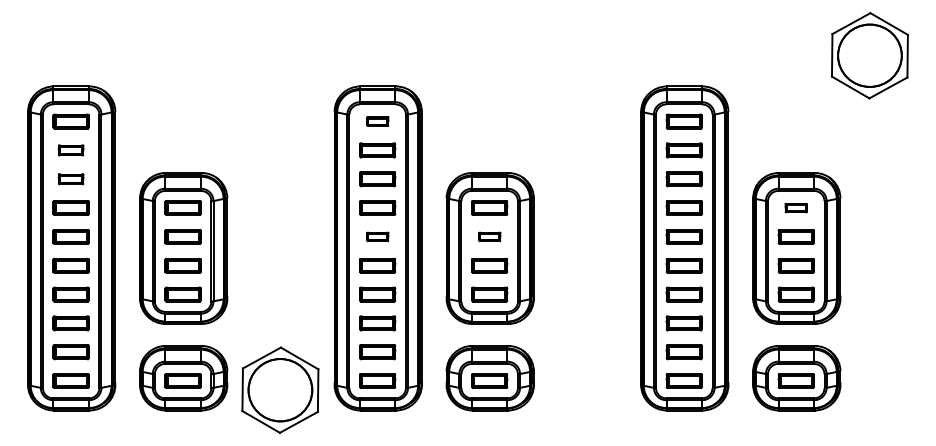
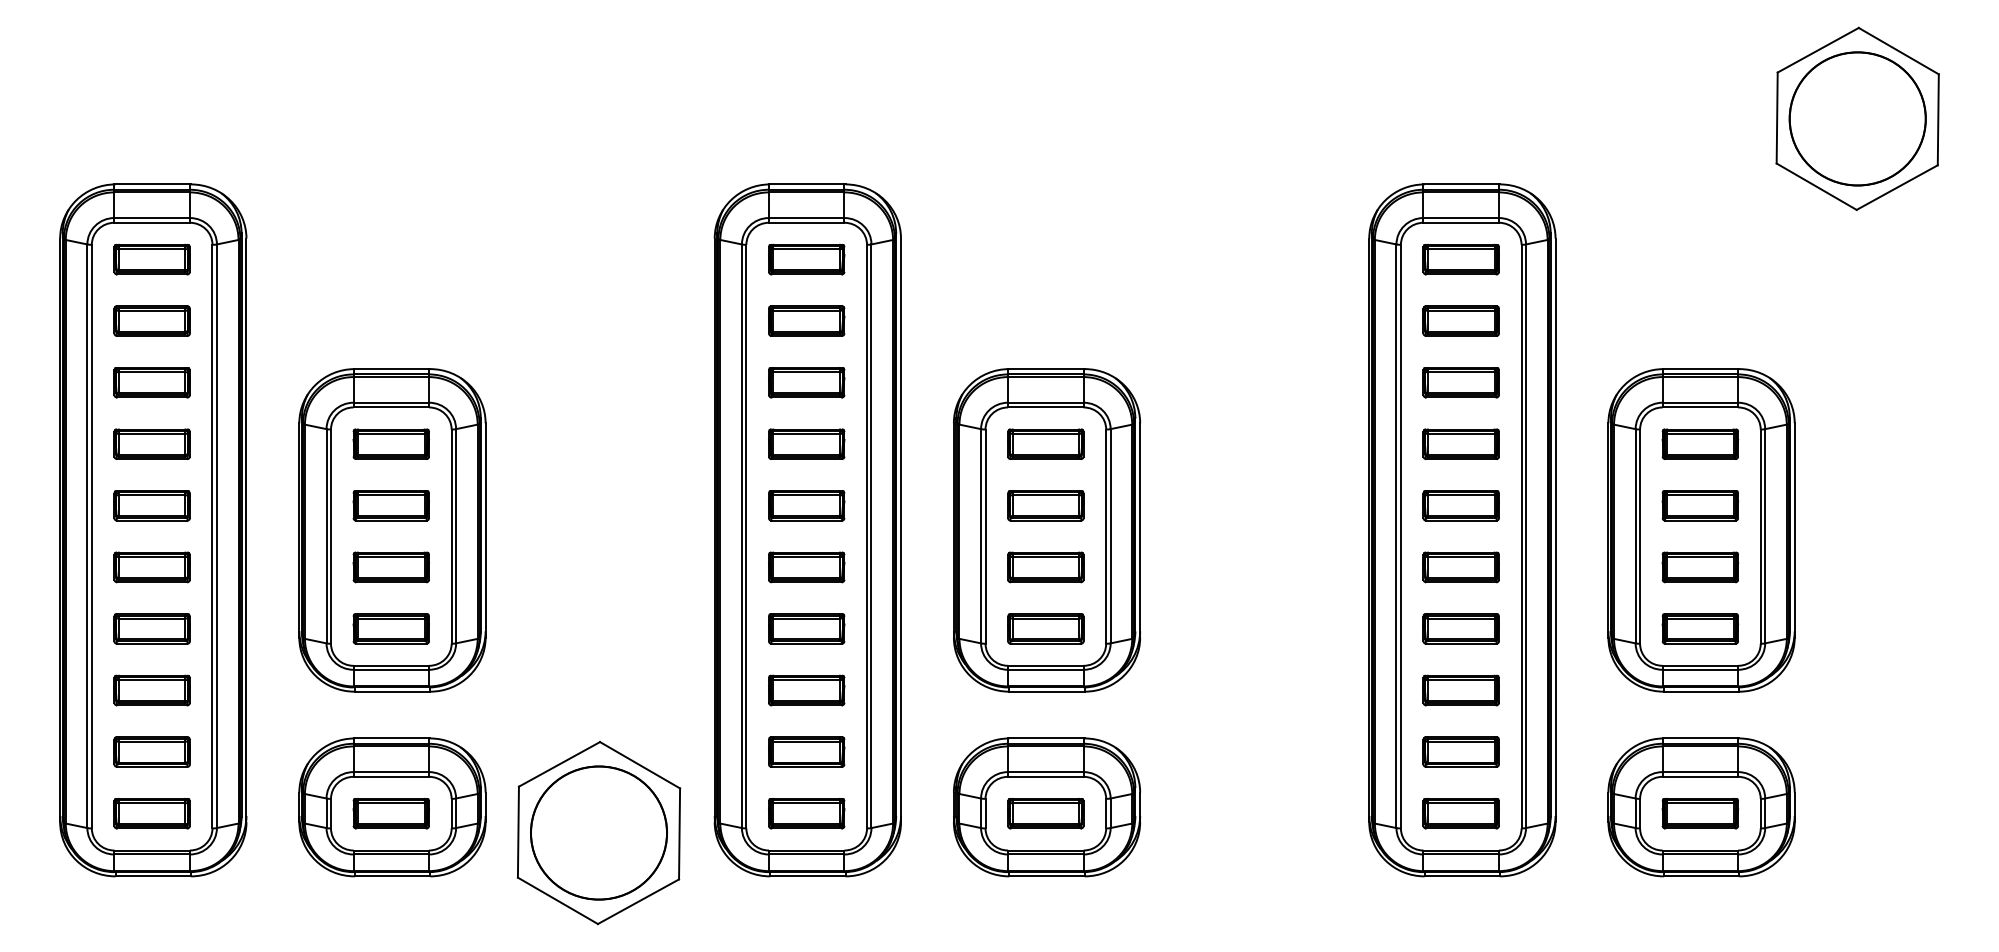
part: (377, 121) -> (806, 259), size x1.67
part: (70, 150) -> (150, 321), size x1.43
part: (70, 179) -> (150, 383), size x1.43
part: (795, 207) -> (1698, 442), size x1.67
part: (377, 236) -> (806, 504), size x1.67
part: (489, 236) -> (1045, 504), size x1.67

